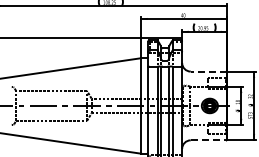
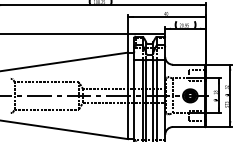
line: (208, 71) -> (189, 64), dashed -> solid
line: (208, 140) -> (189, 127), dashed -> solid

